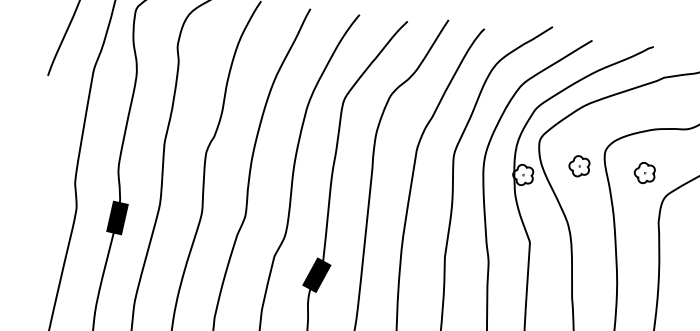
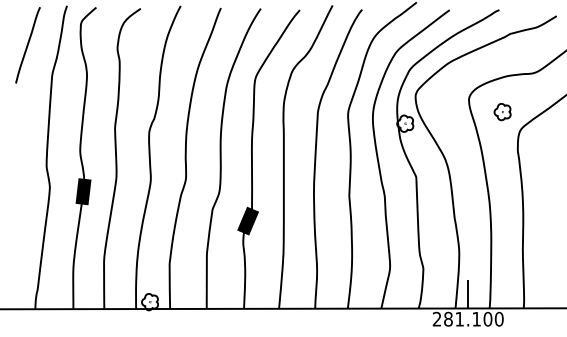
part: (579, 166) -> (449, 112), removed

